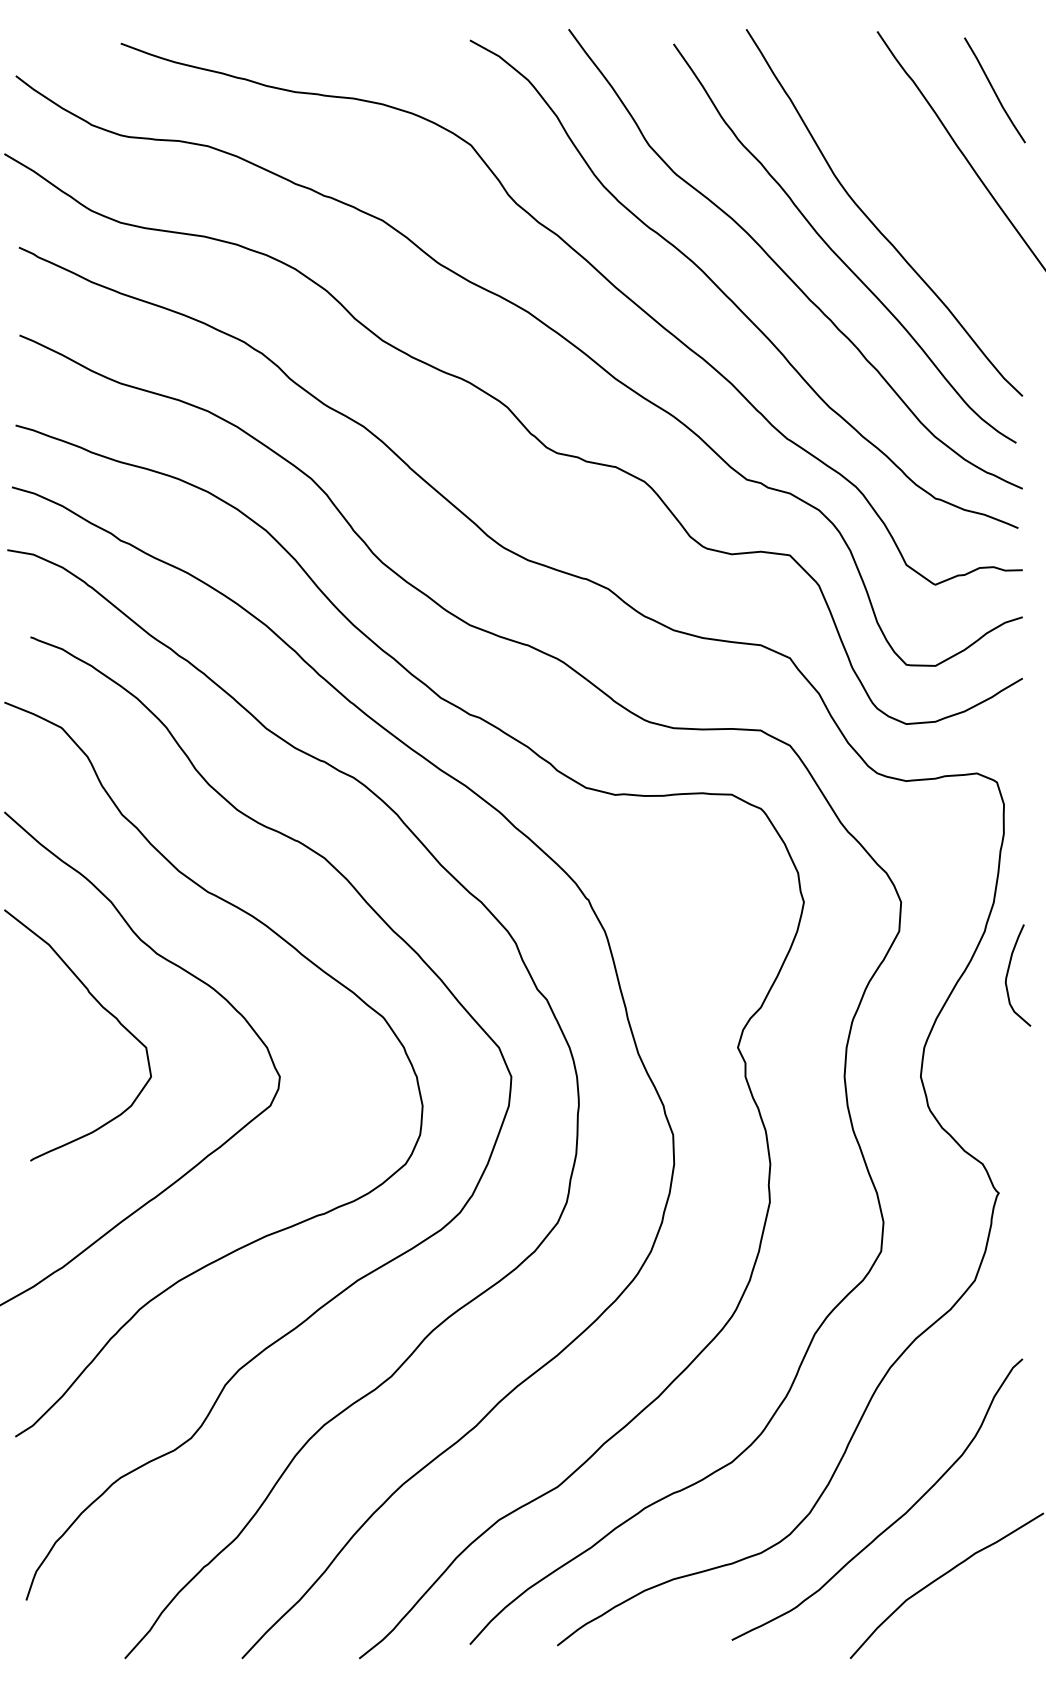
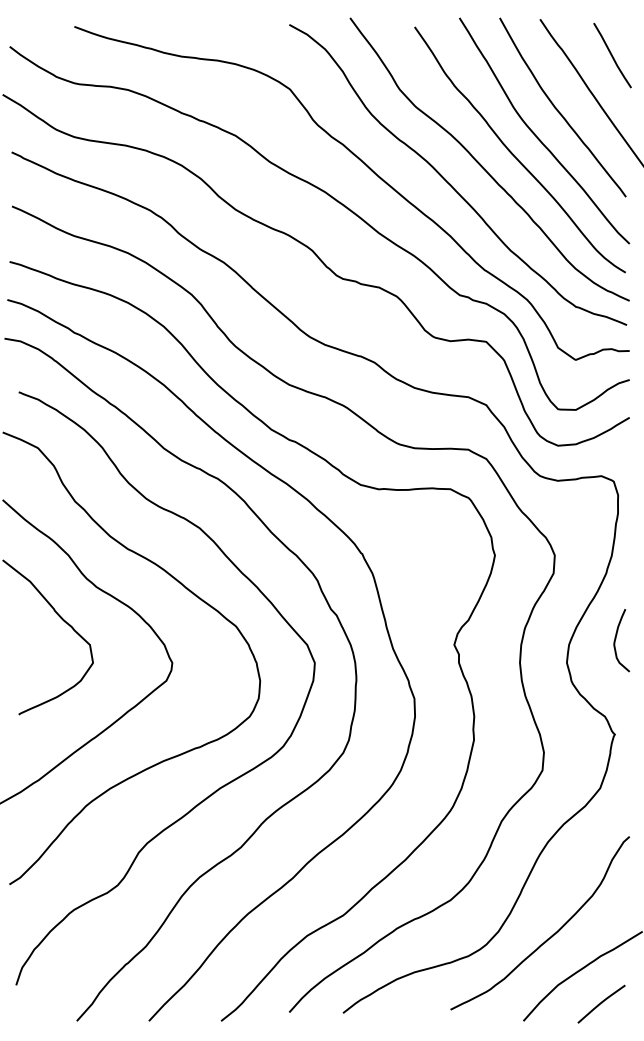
curve: (907, 179) -> (558, 110), added
curve: (1009, 973) -> (616, 639), moved
curve: (976, 1629) -> (601, 1003), added

